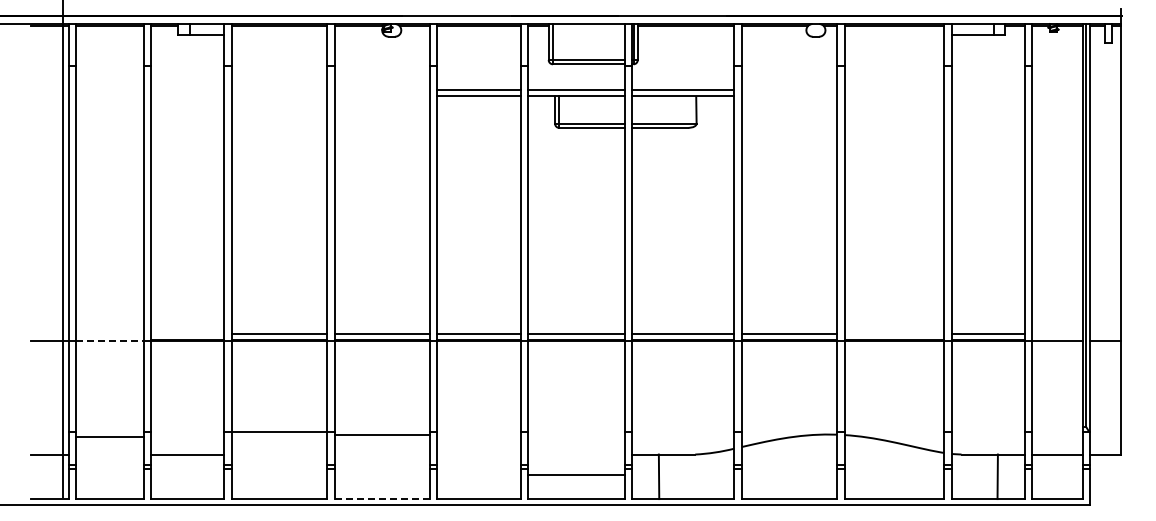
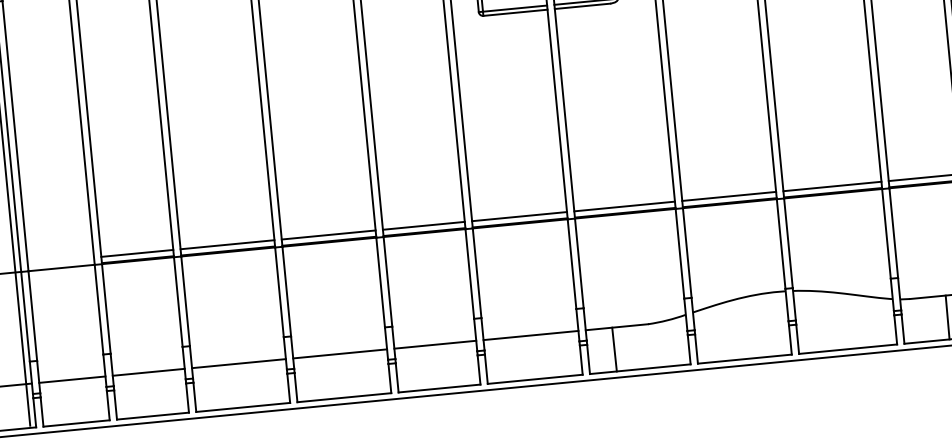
line: (187, 333) -> (137, 253), added
line: (894, 333) -> (832, 186), added
line: (109, 341) -> (61, 268), dashed -> solid
line: (279, 431) -> (239, 363), moved
line: (381, 434) -> (339, 353), moved
line: (109, 436) -> (71, 379), moved
line: (478, 454) -> (434, 344), added
line: (576, 474) -> (531, 335), moved
line: (382, 499) -> (344, 398), dashed -> solid

